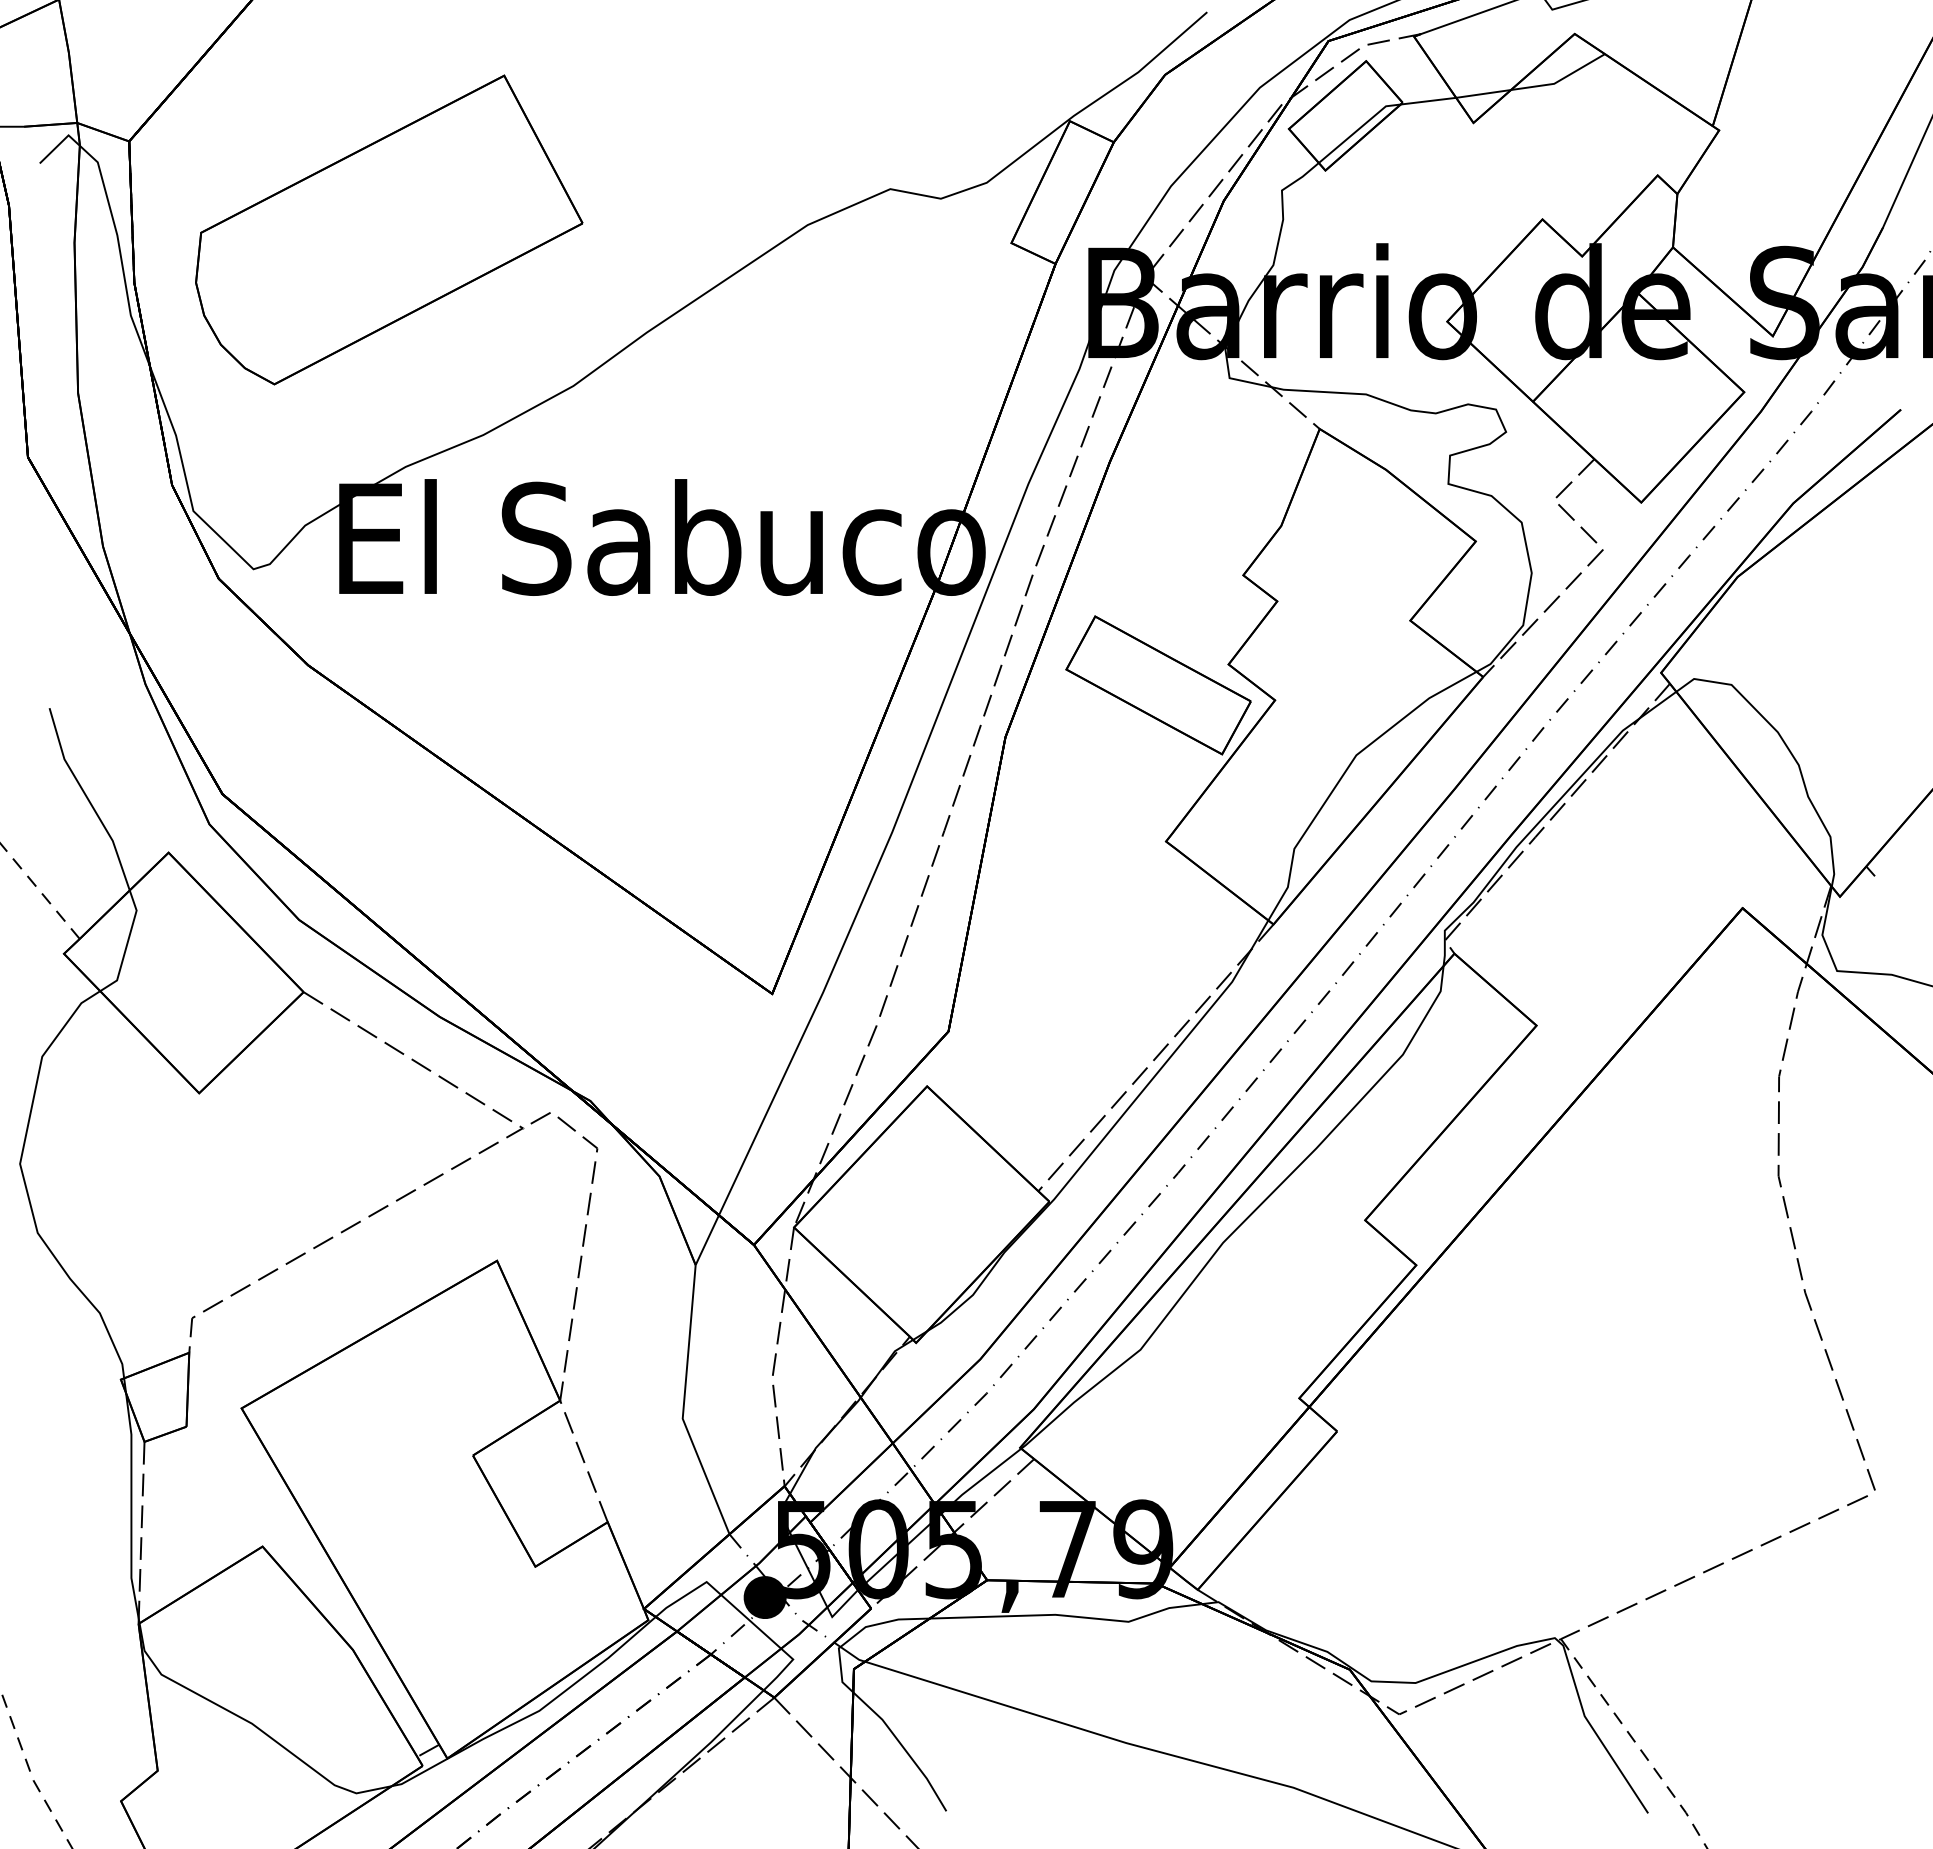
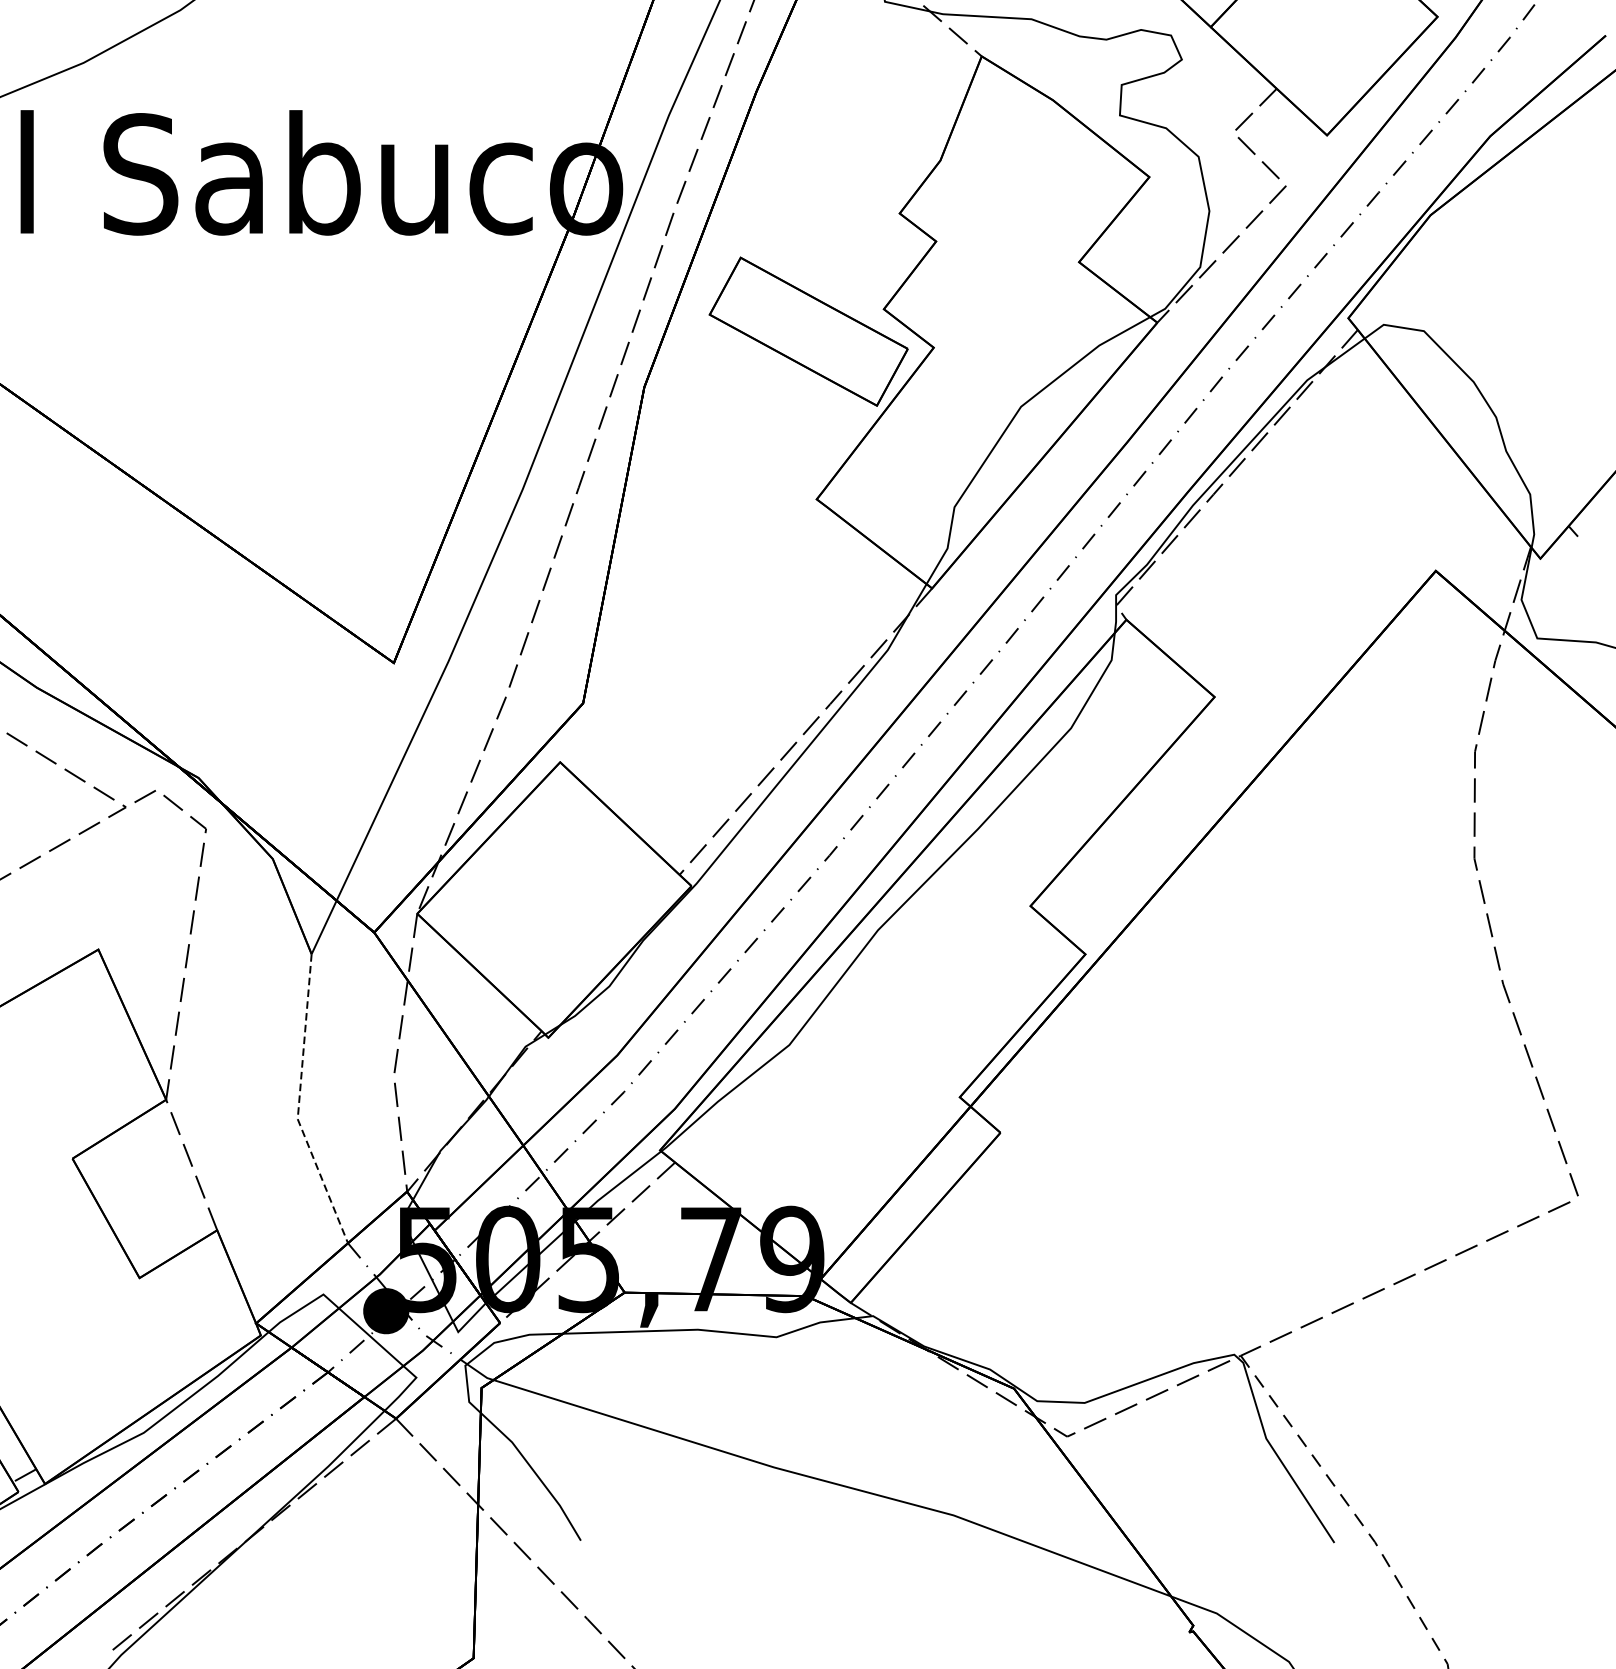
line: (683, 1404) -> (298, 1103), solid -> dashed

